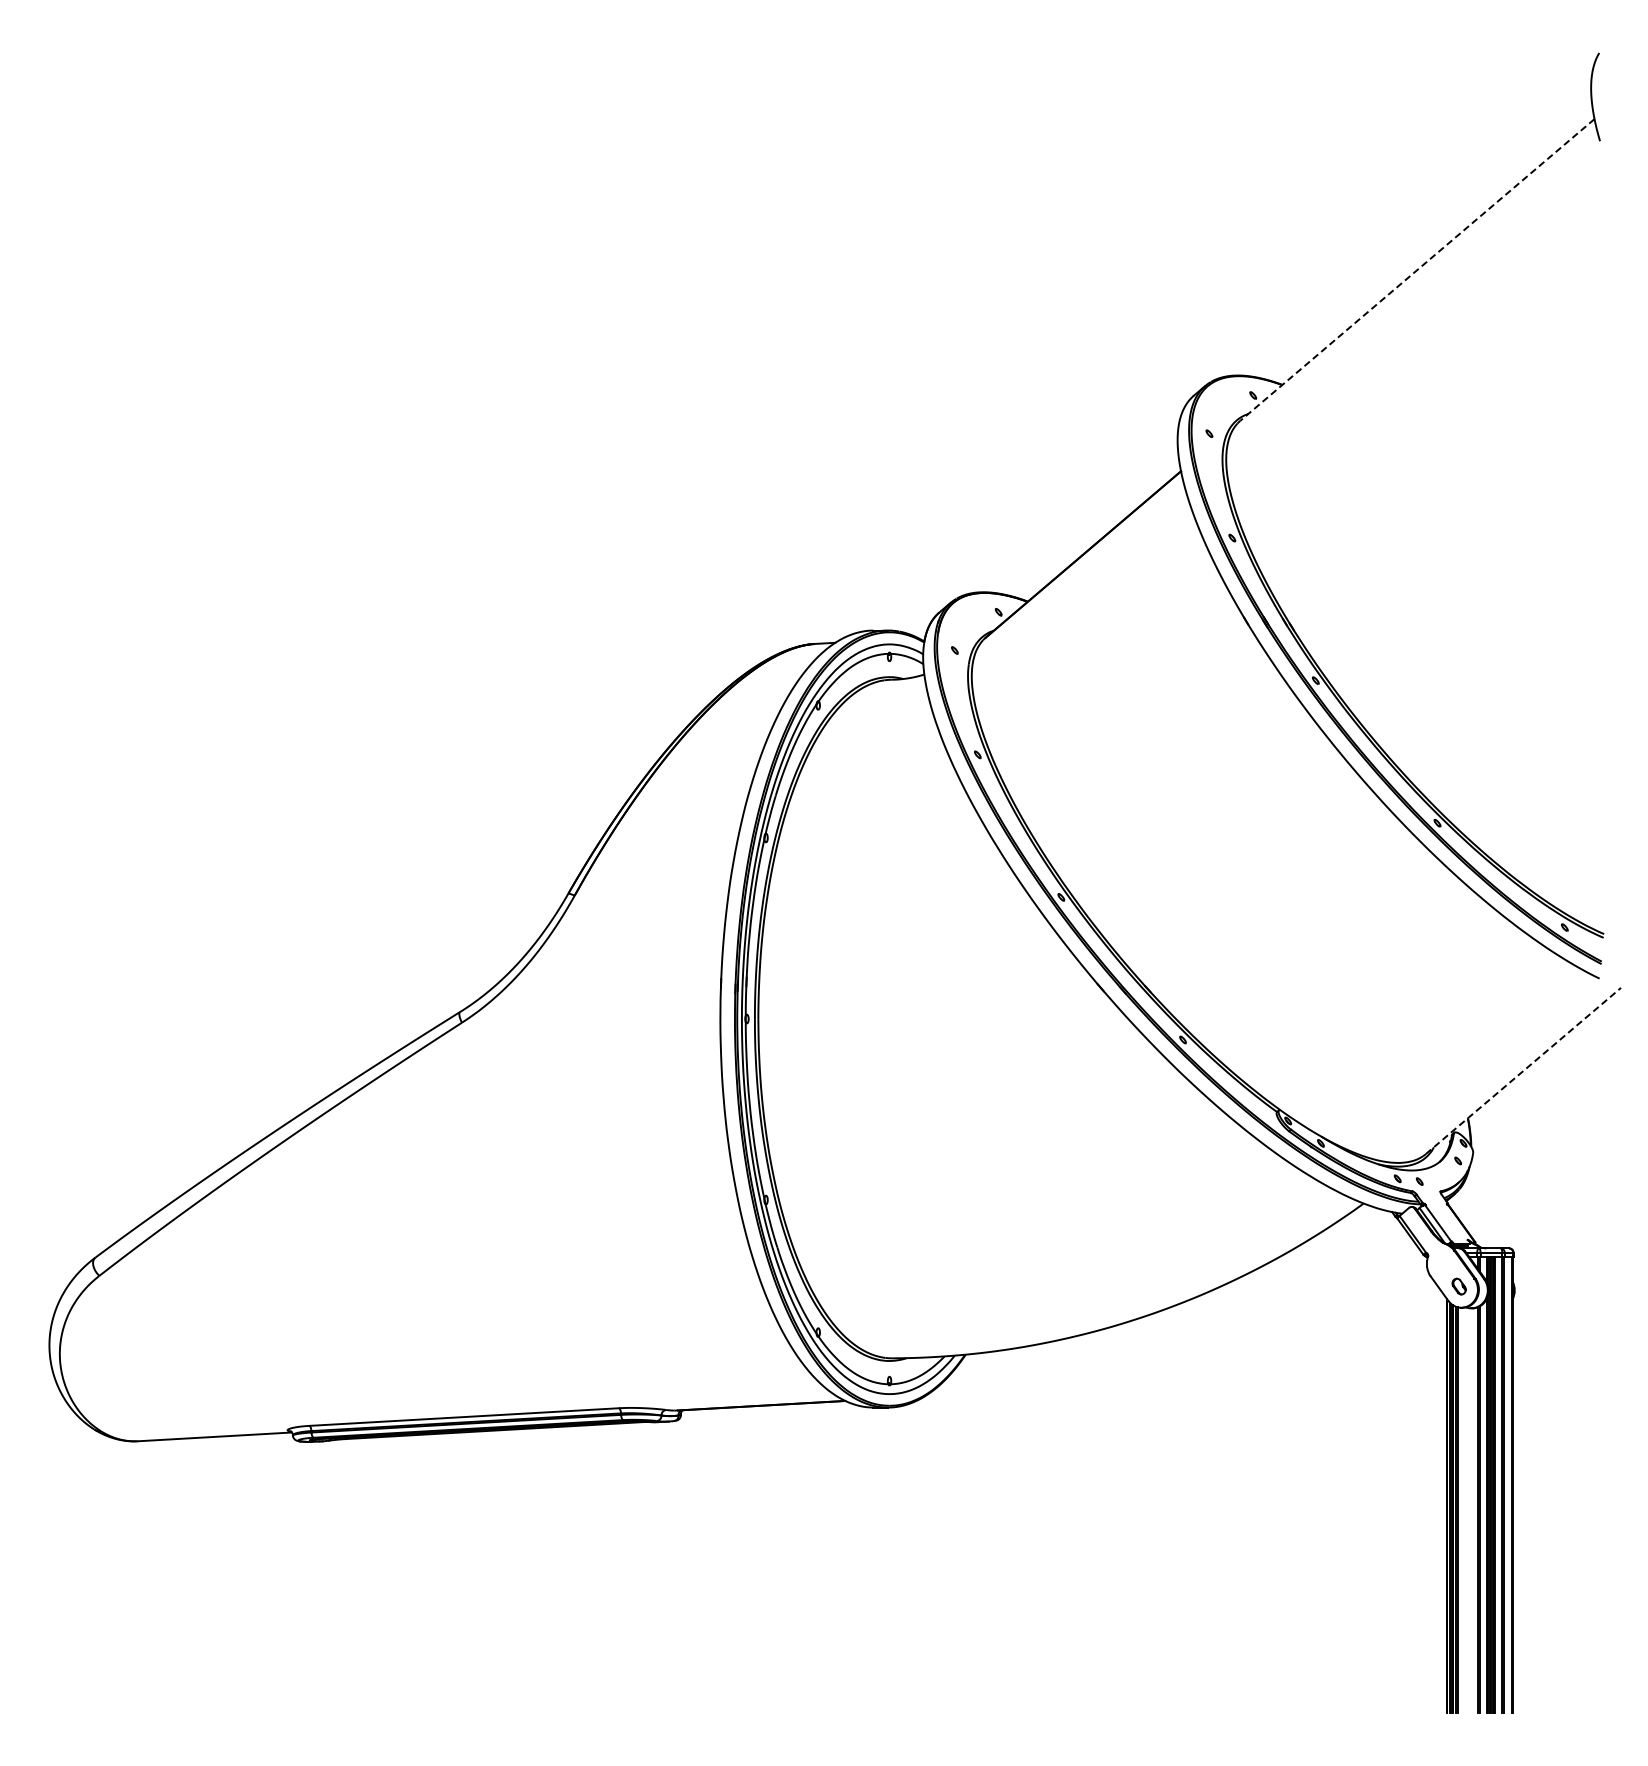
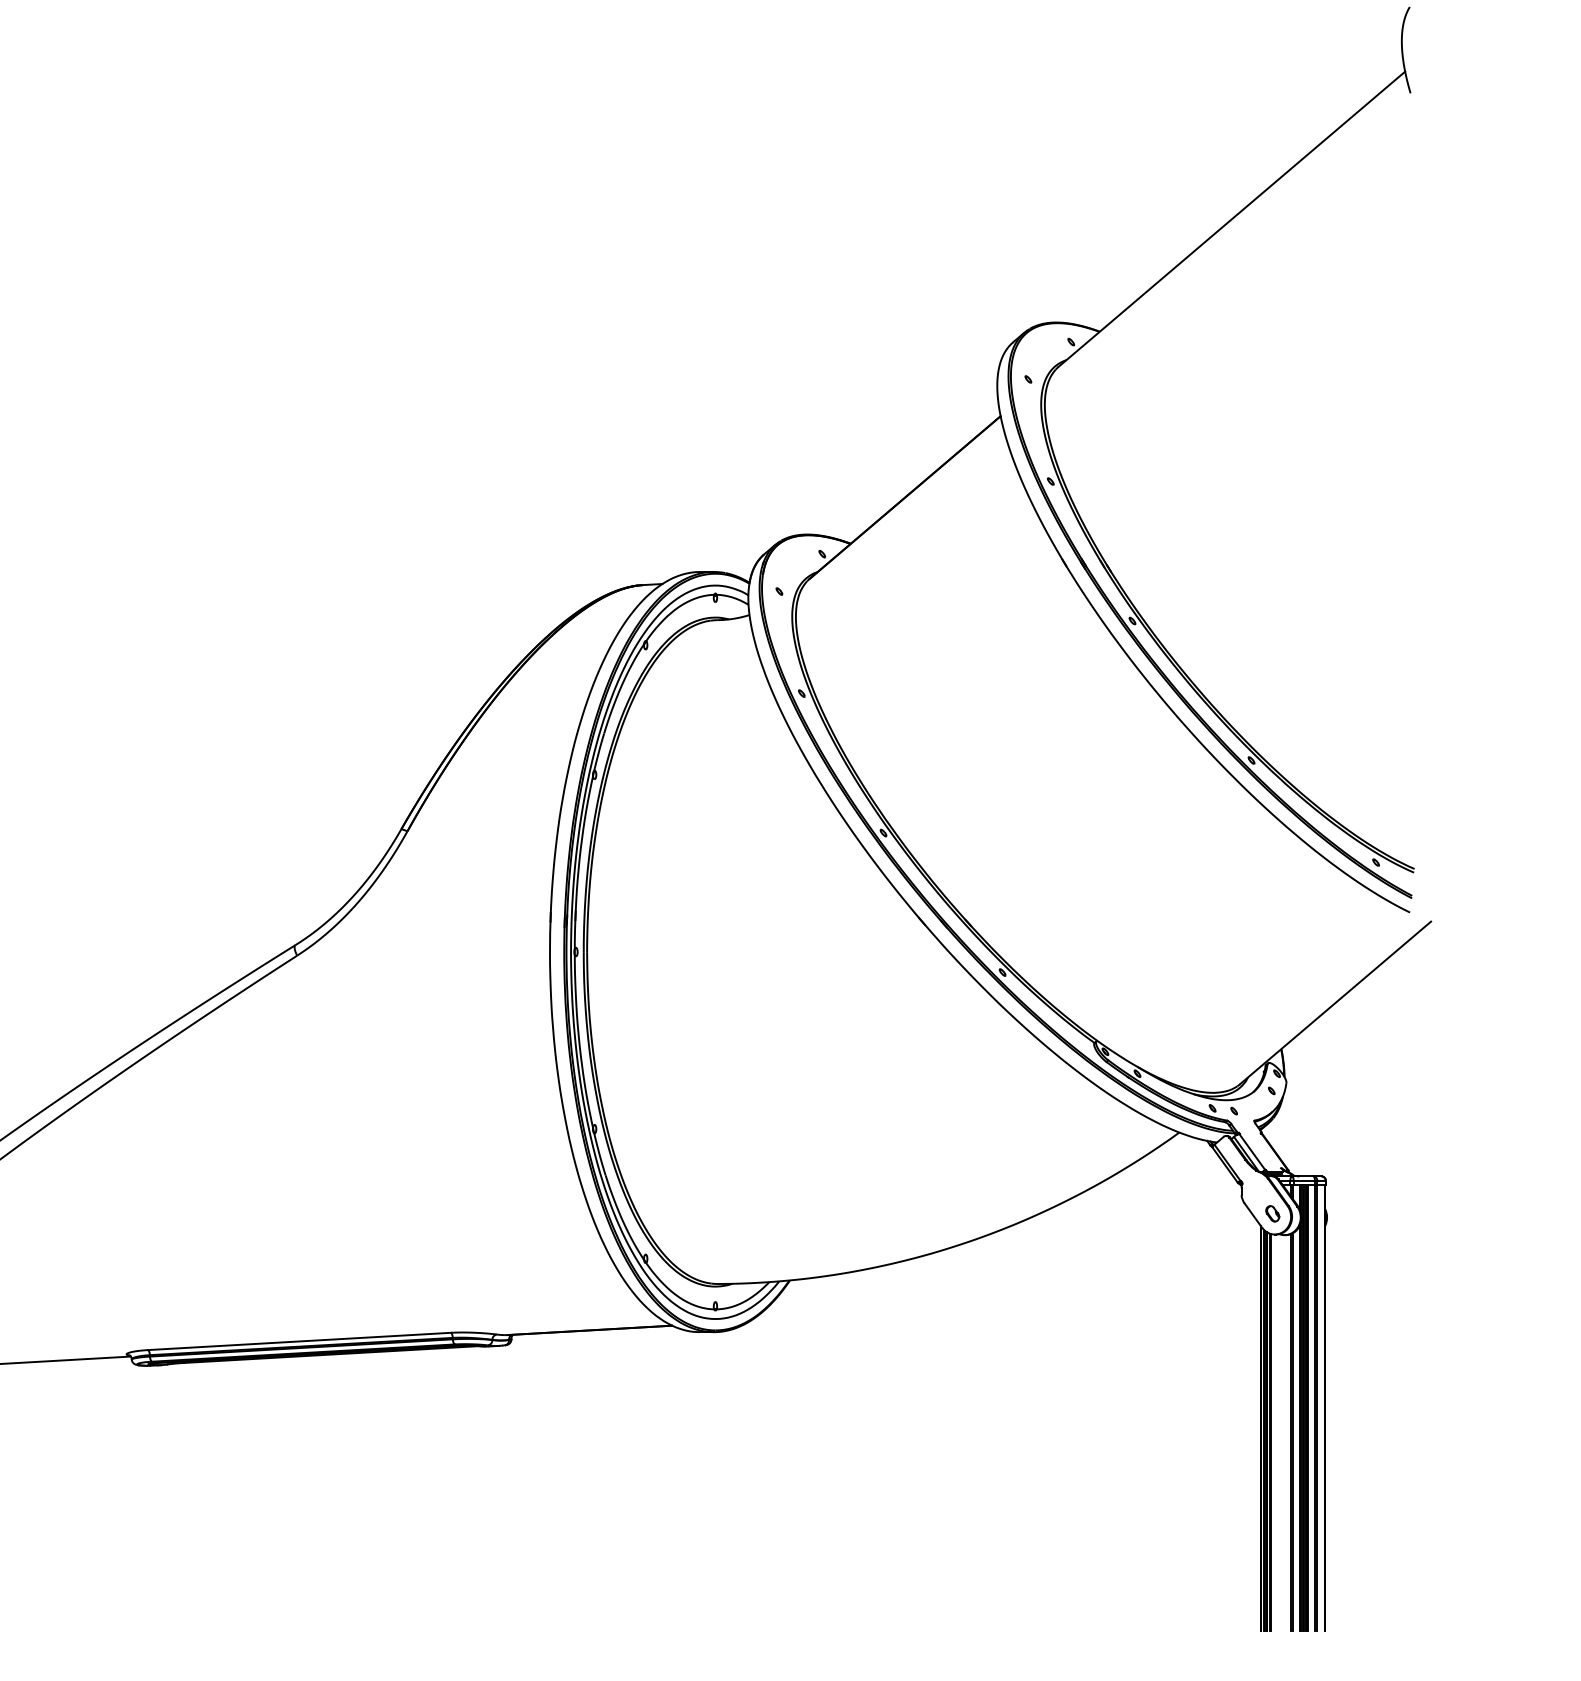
line: (1417, 269) -> (1231, 218), dashed -> solid
line: (1523, 1070) -> (1335, 1002), dashed -> solid

